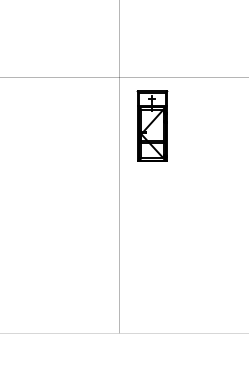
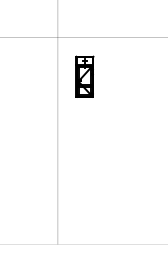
part: (152, 125) -> (84, 76), size x0.71

